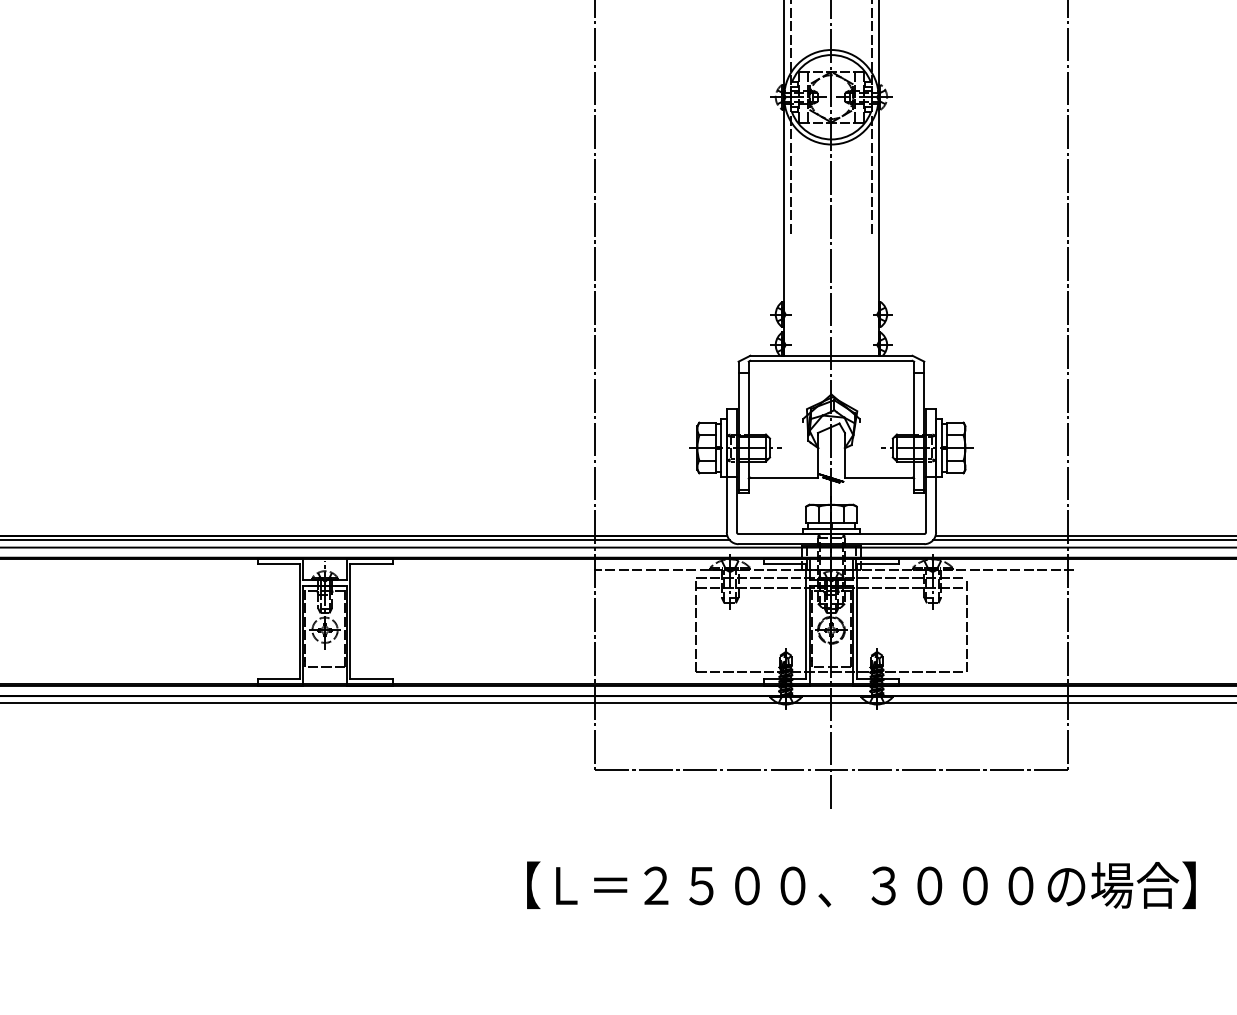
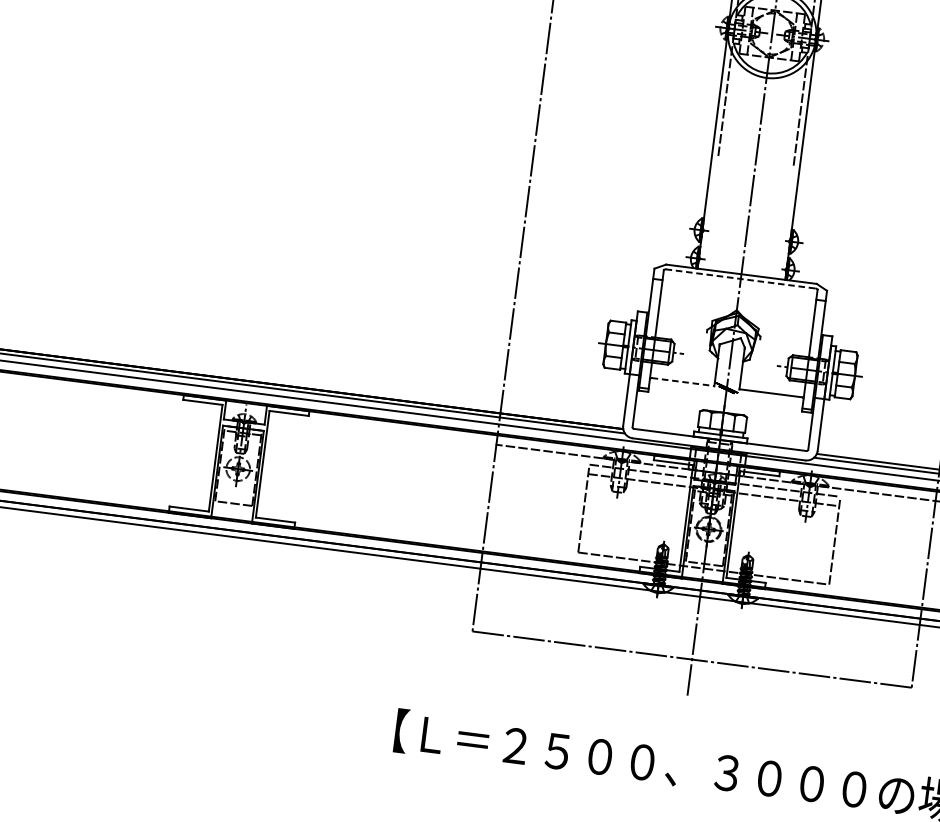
line: (831, 360) -> (740, 278), solid -> dashed
line: (784, 477) -> (683, 381), solid -> dashed

